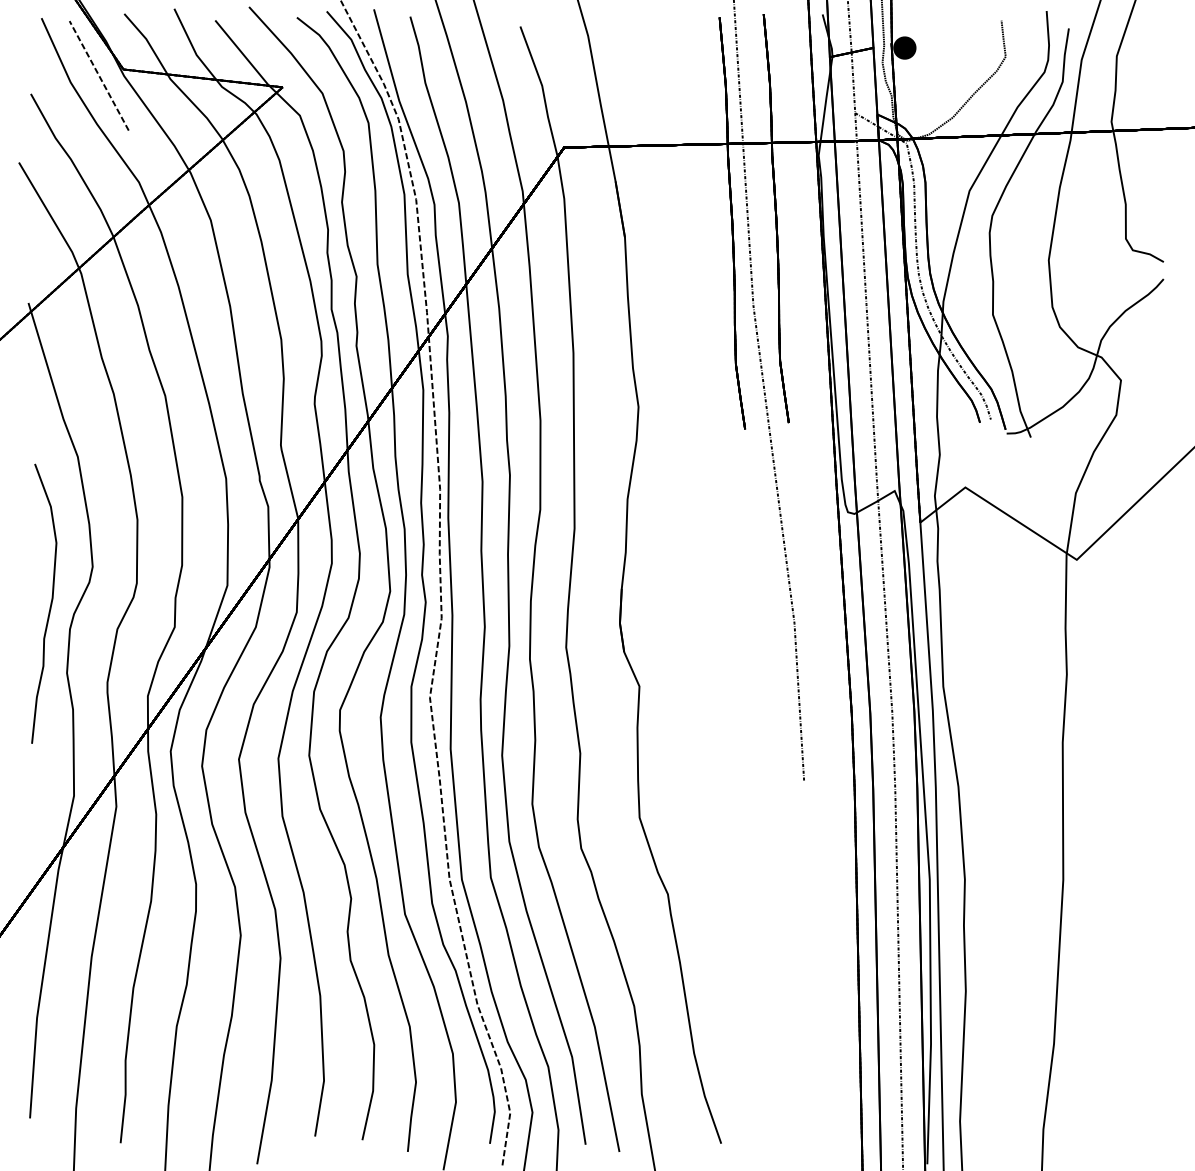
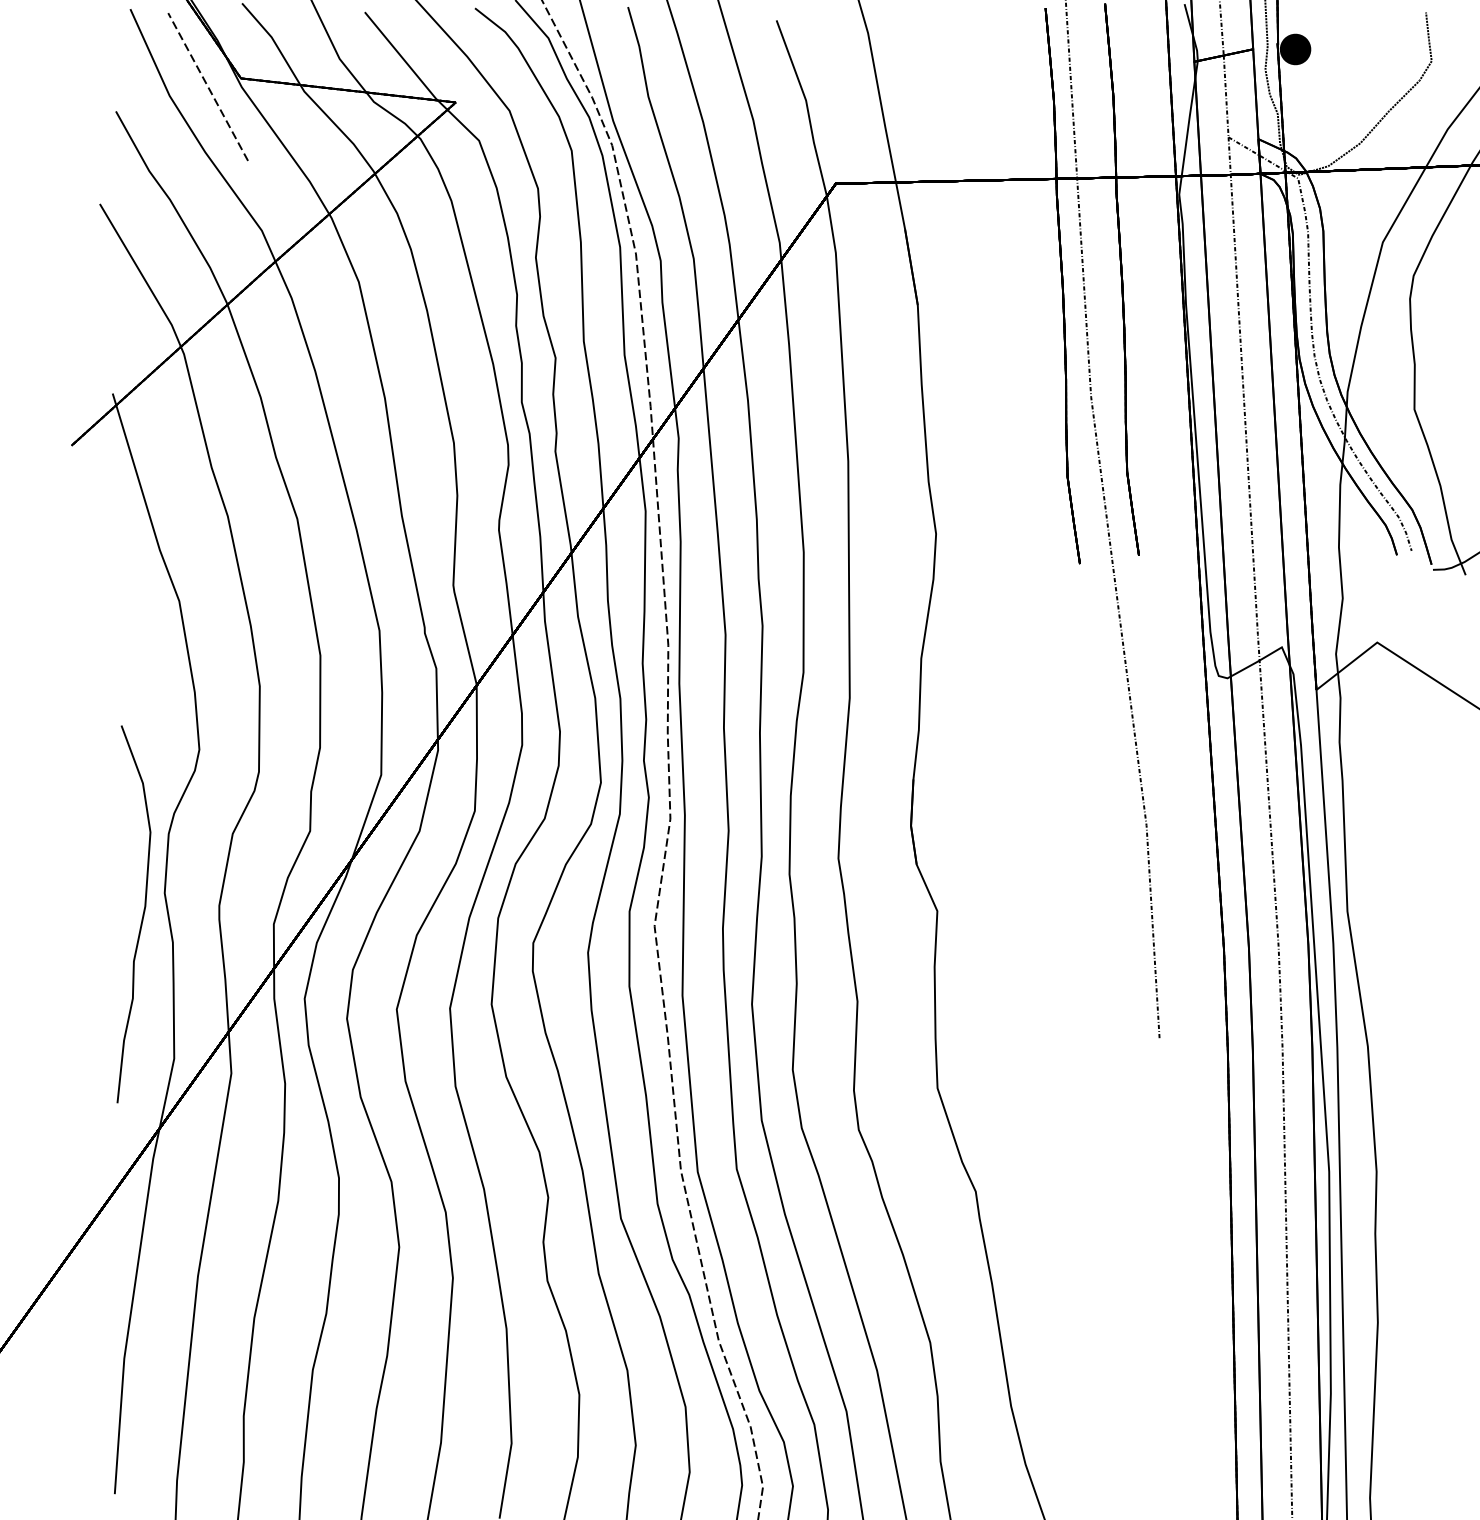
curve: (50, 603) -> (142, 913), moved

